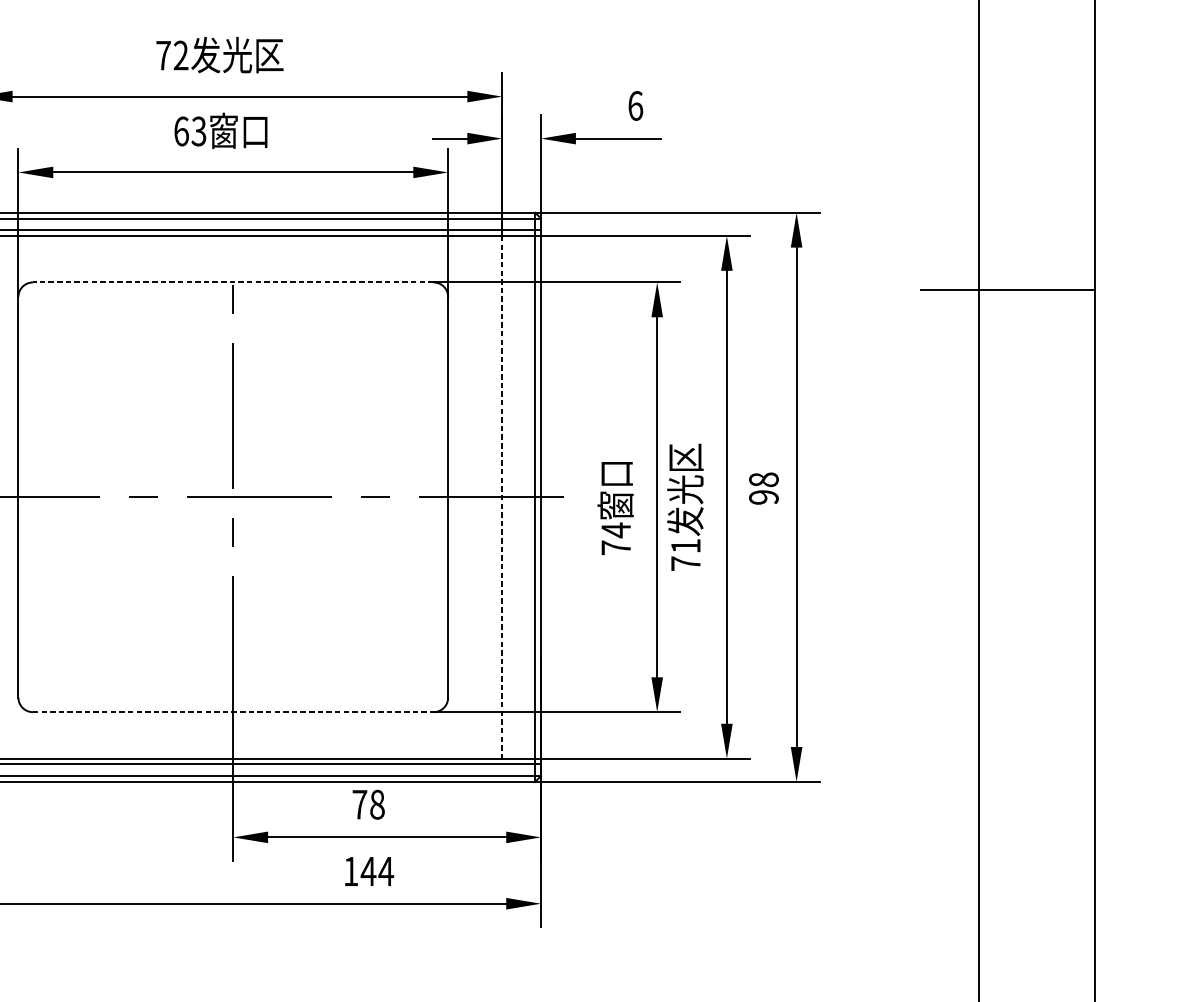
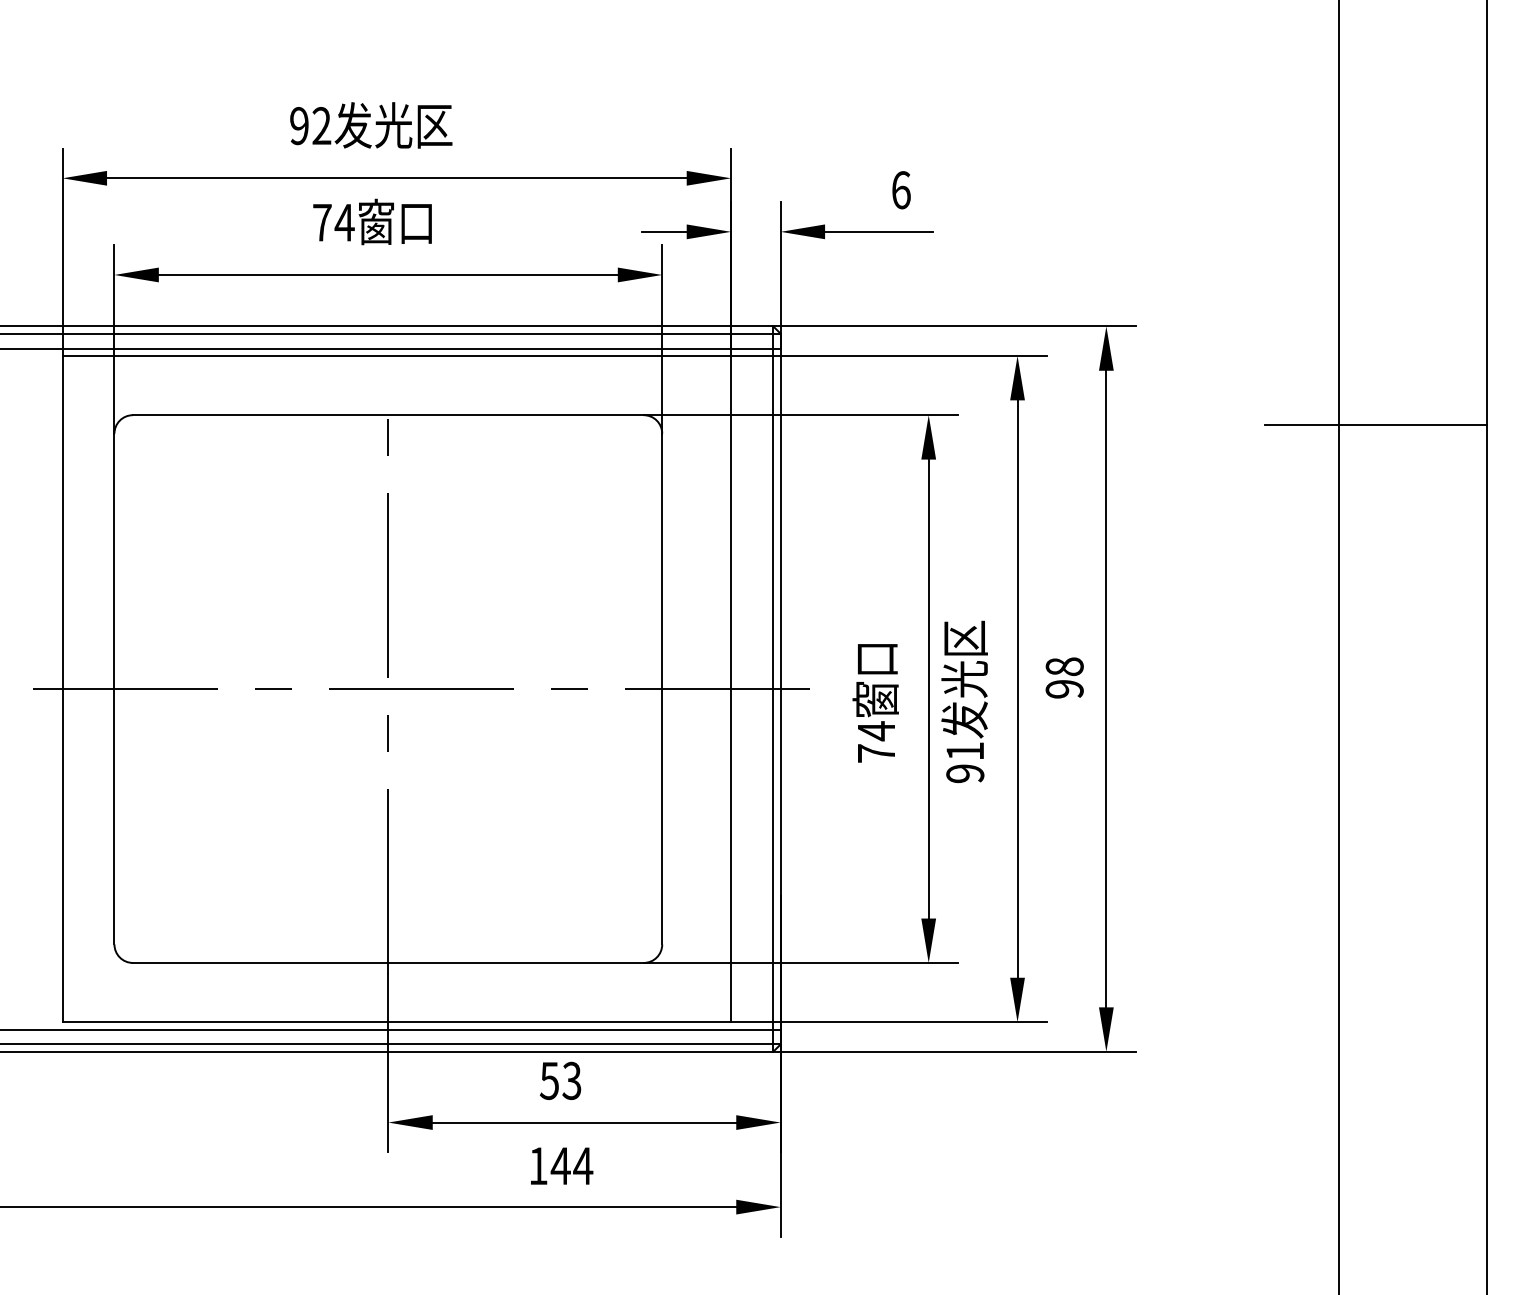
text: (163, 55) -> (299, 126), 72 -> 92
text: (190, 131) -> (333, 222), 63 -> 74
line: (232, 282) -> (387, 415), dashed -> solid
line: (502, 497) -> (731, 689), dashed -> solid
text: (686, 563) -> (965, 773), 71 -> 91
line: (233, 711) -> (388, 962), dashed -> solid
text: (368, 804) -> (560, 1080), 78 -> 53

